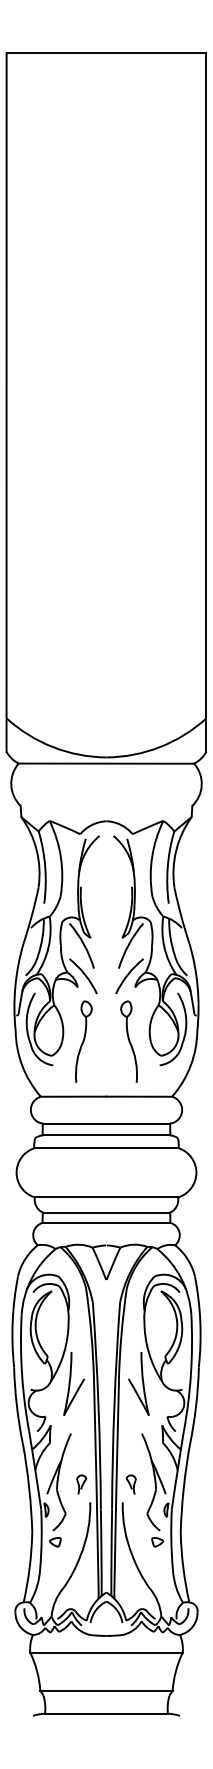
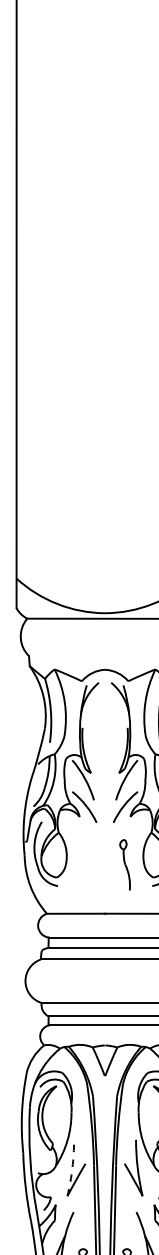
part: (83, 1041) -> (84, 864), removed
part: (128, 1041) -> (124, 864), size x0.7
arc: (69, 1383) -> (72, 1167), solid -> dashed

